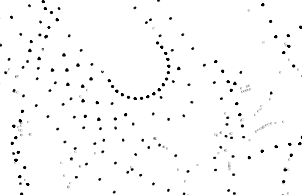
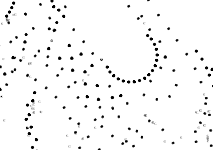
part: (30, 45) -> (25, 37), moved
part: (114, 123) -> (111, 102), size x1.4
part: (145, 143) -> (139, 133), moved

